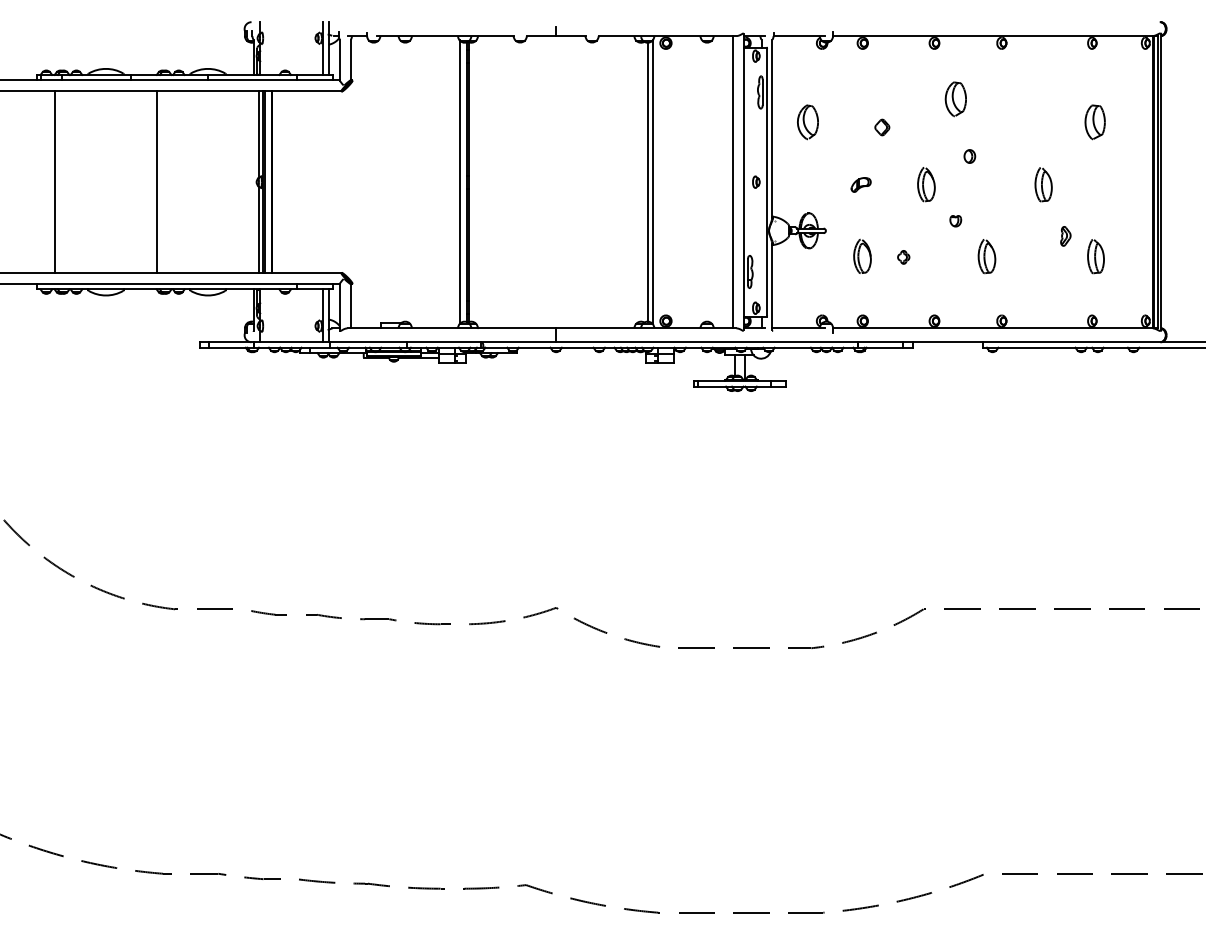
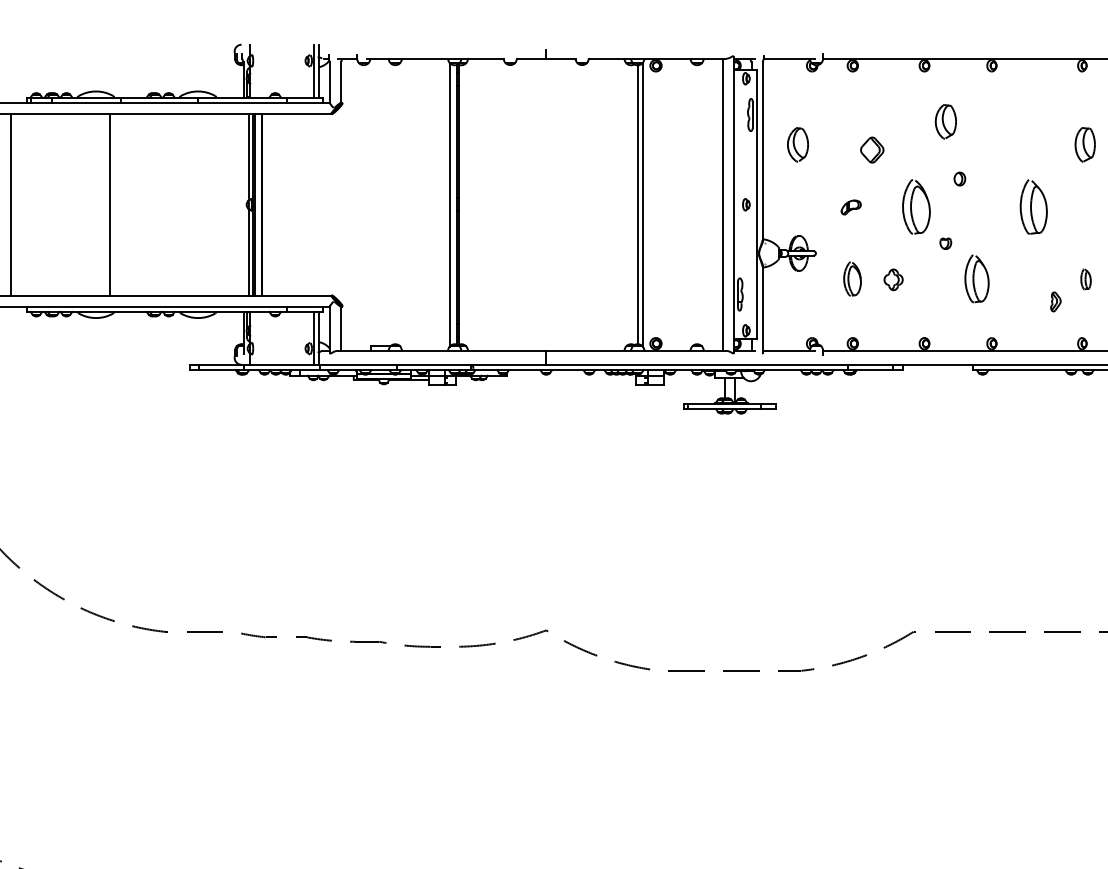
part: (882, 127) -> (872, 150), size x1.6
line: (55, 182) -> (11, 205), moved
line: (157, 182) -> (110, 205), moved
part: (926, 184) -> (916, 207), size x1.6
part: (1043, 184) -> (1033, 207), size x1.6
part: (1065, 236) -> (1055, 302), moved
part: (986, 256) -> (976, 279), size x1.4
part: (1095, 256) -> (1085, 279), size x0.6
part: (903, 257) -> (893, 280), size x1.6

